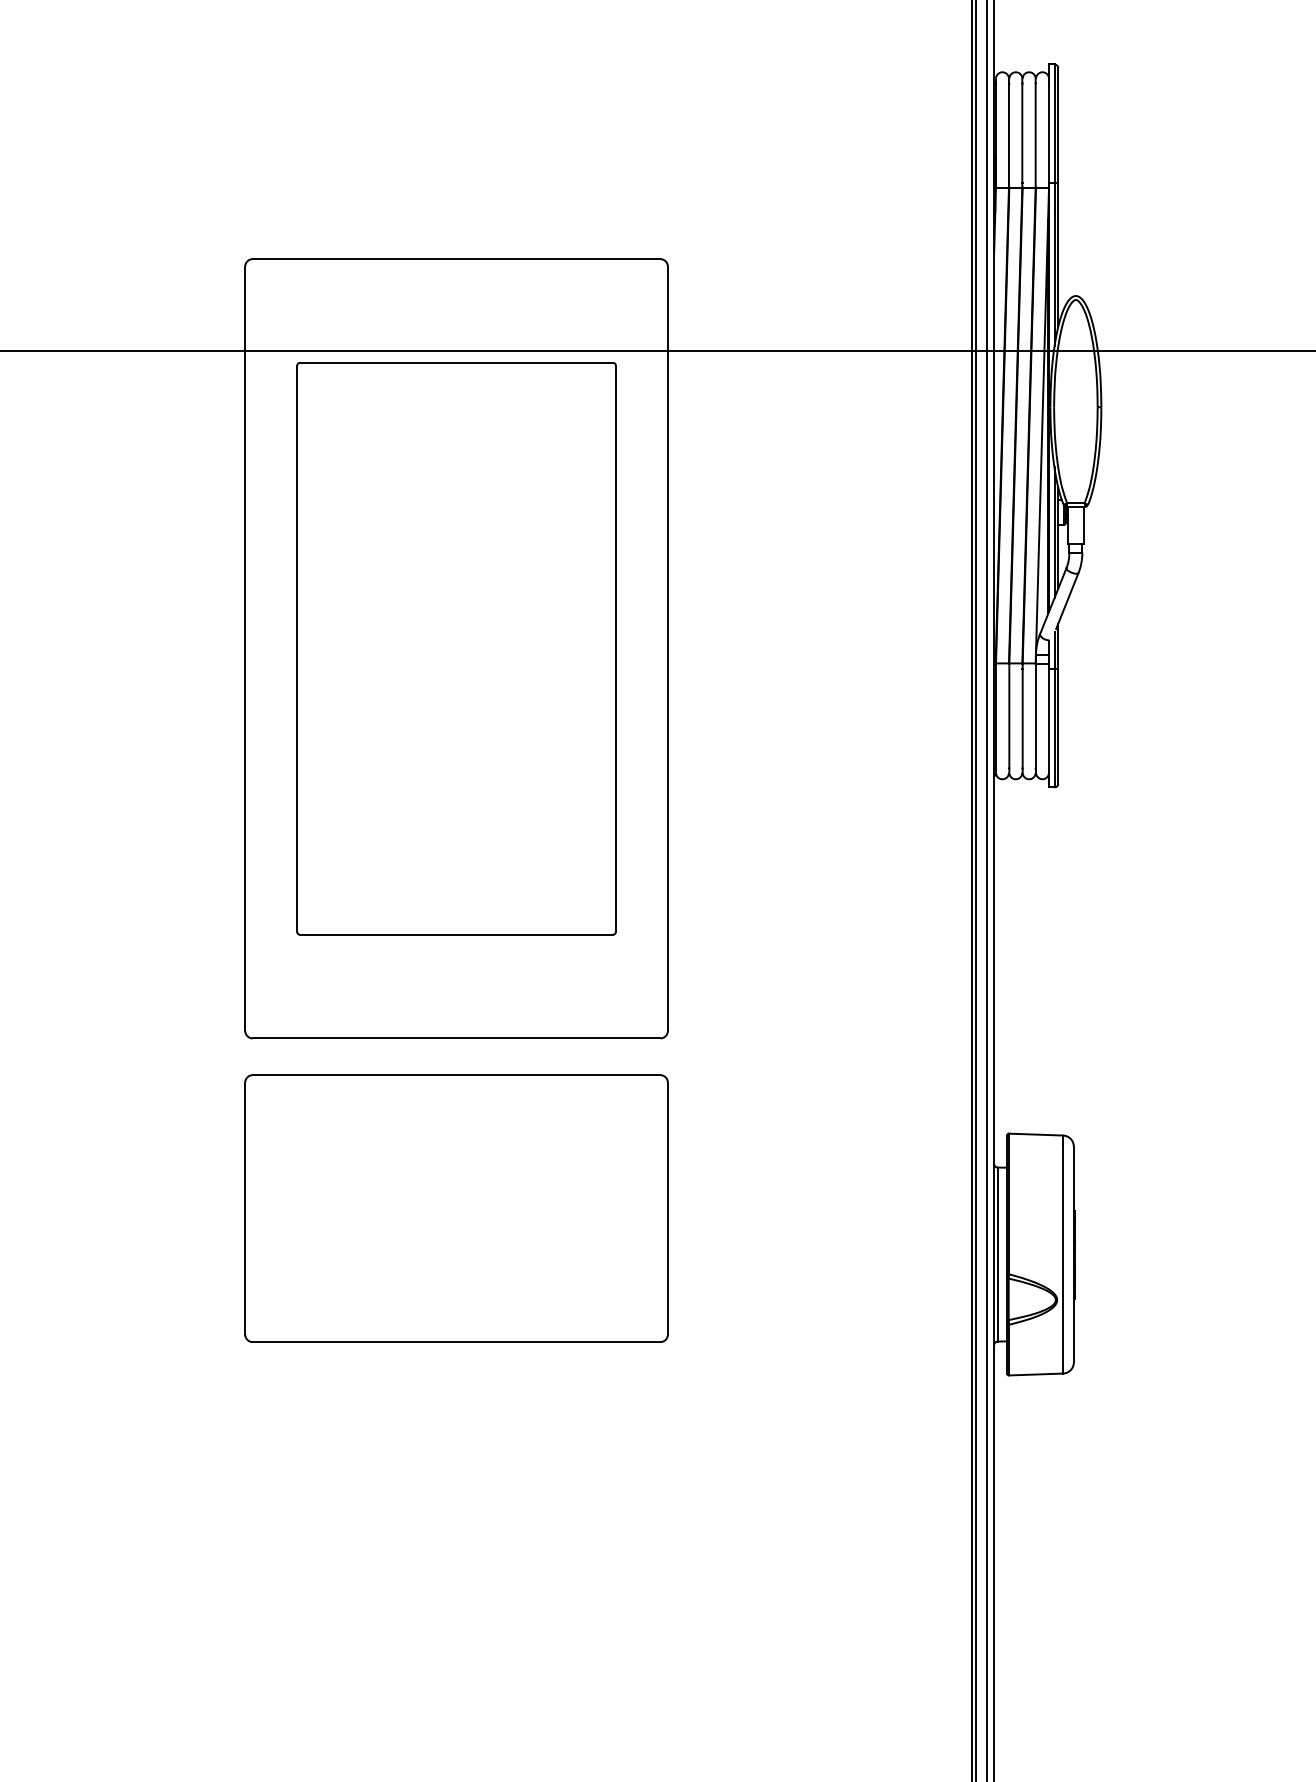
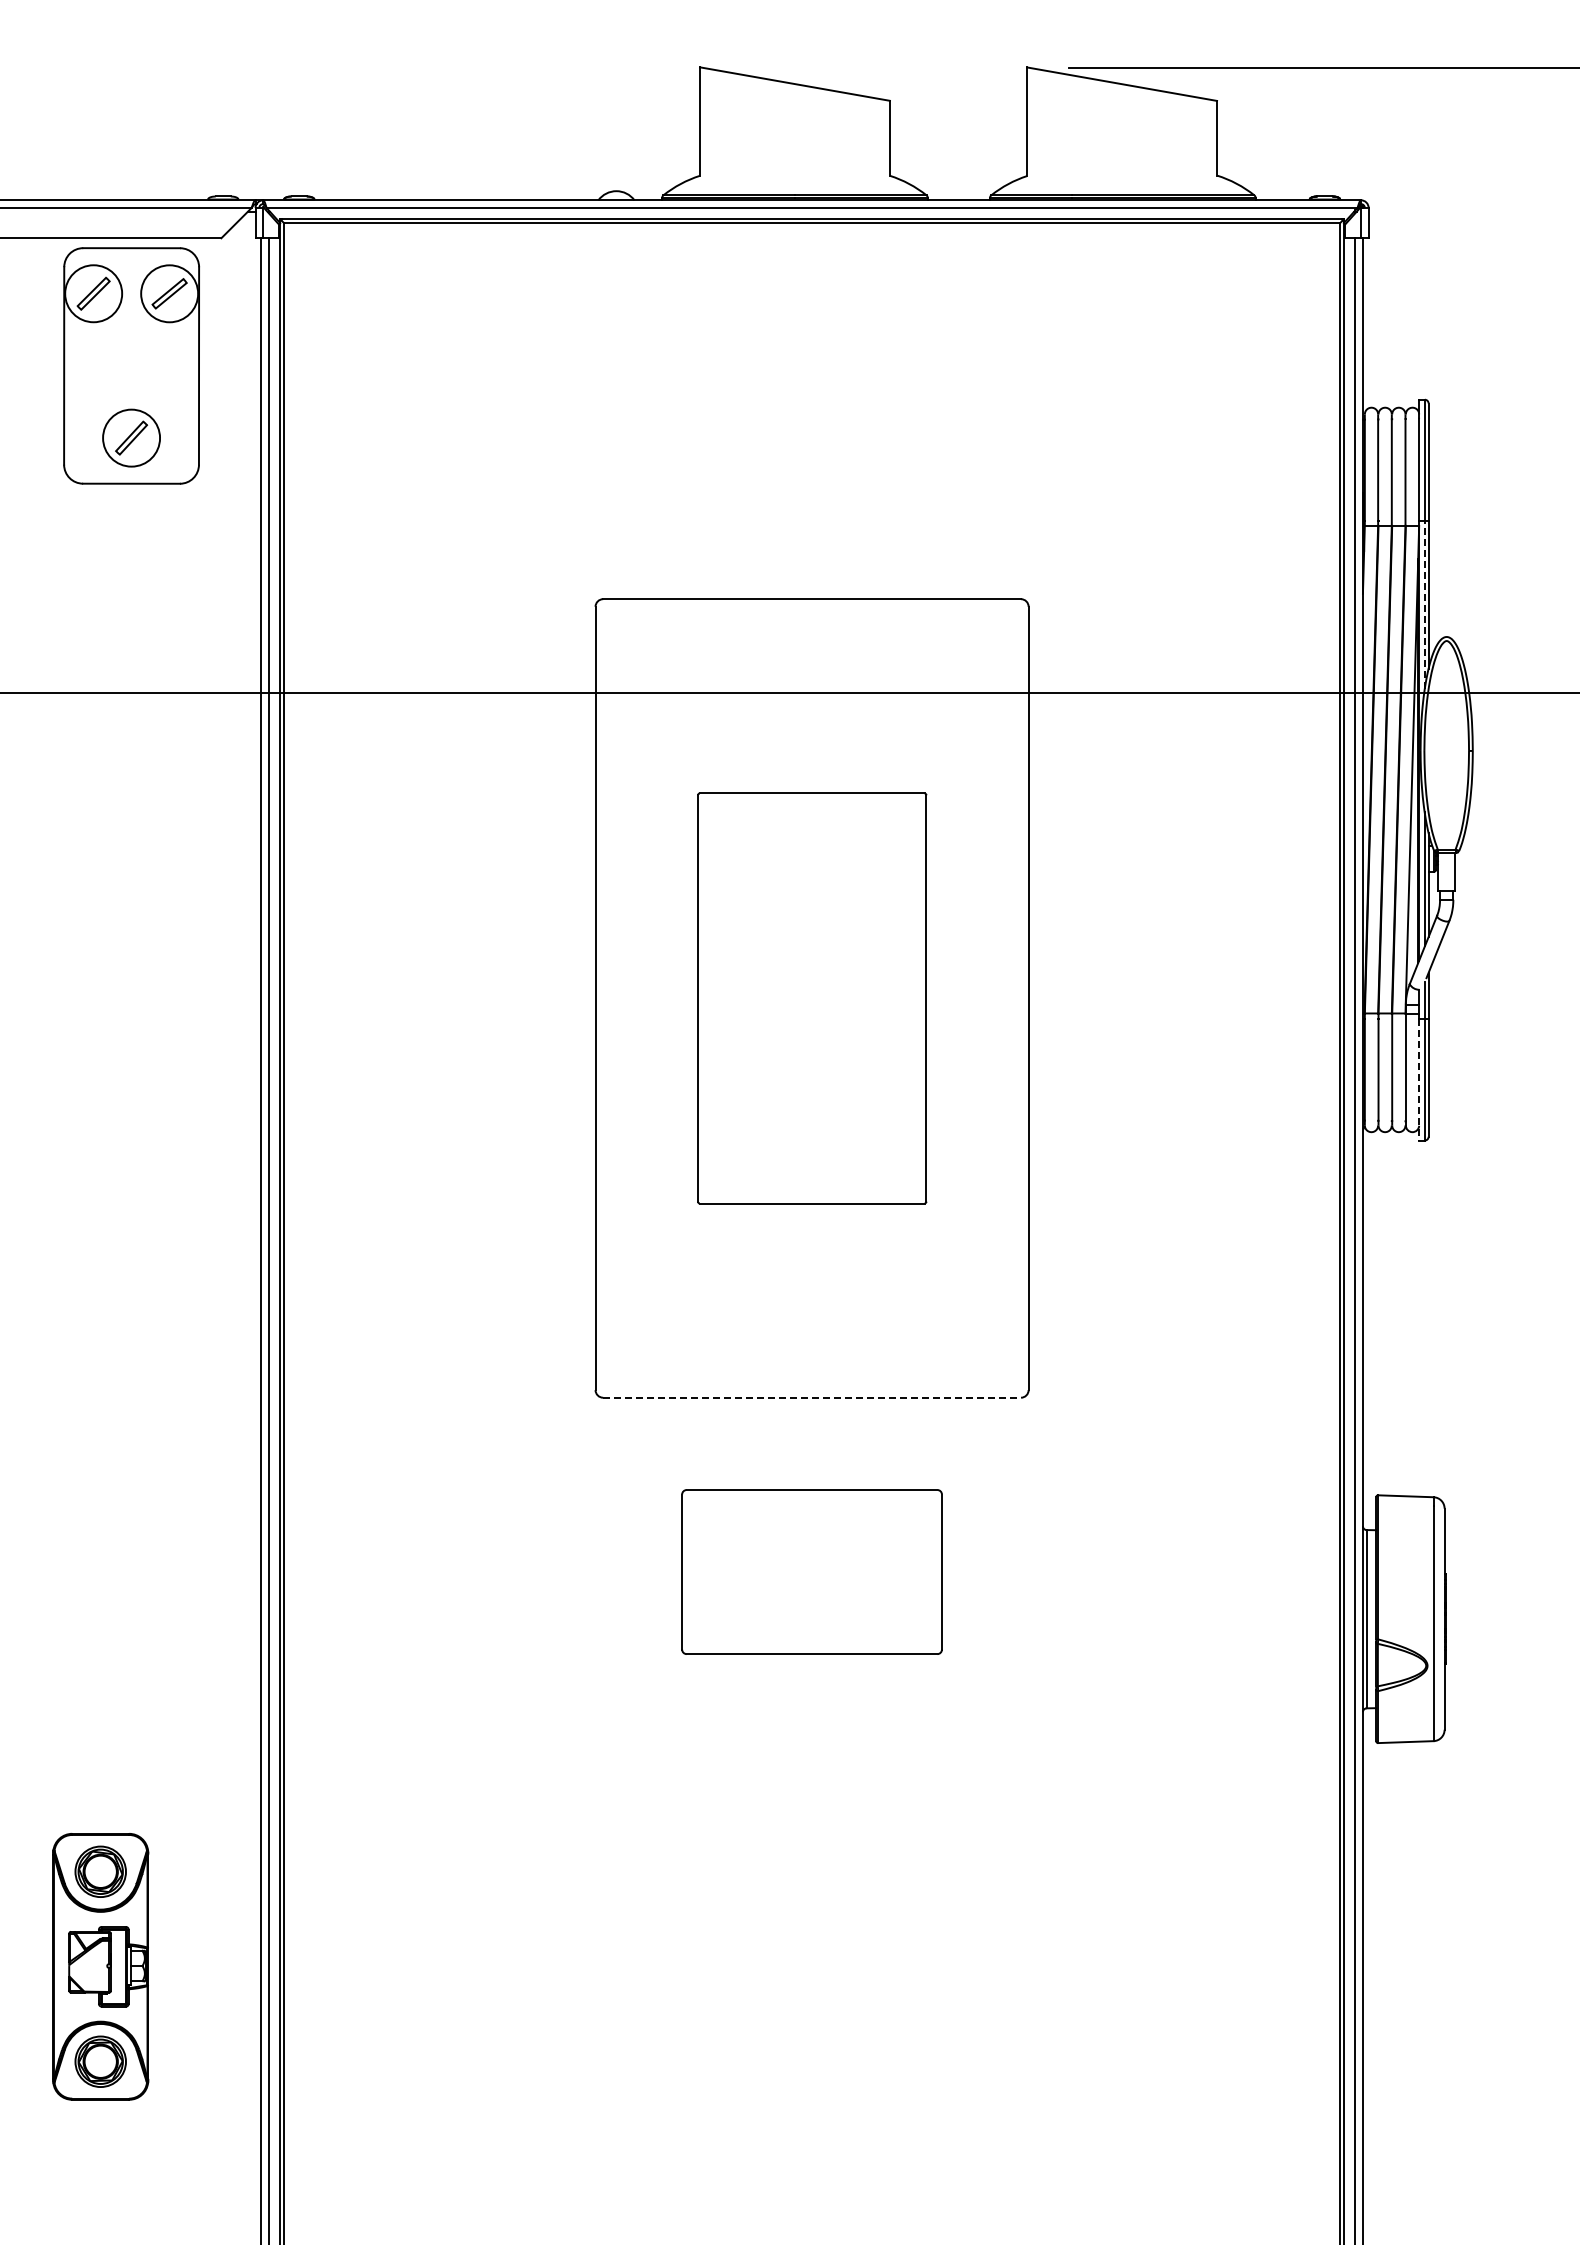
line: (1054, 264) -> (1424, 604), solid -> dashed
part: (456, 648) -> (812, 998), size x0.7
line: (1049, 727) -> (1419, 1079), solid -> dashed
line: (456, 1038) -> (812, 1397), solid -> dashed
part: (455, 1208) -> (811, 1571), size x0.6

